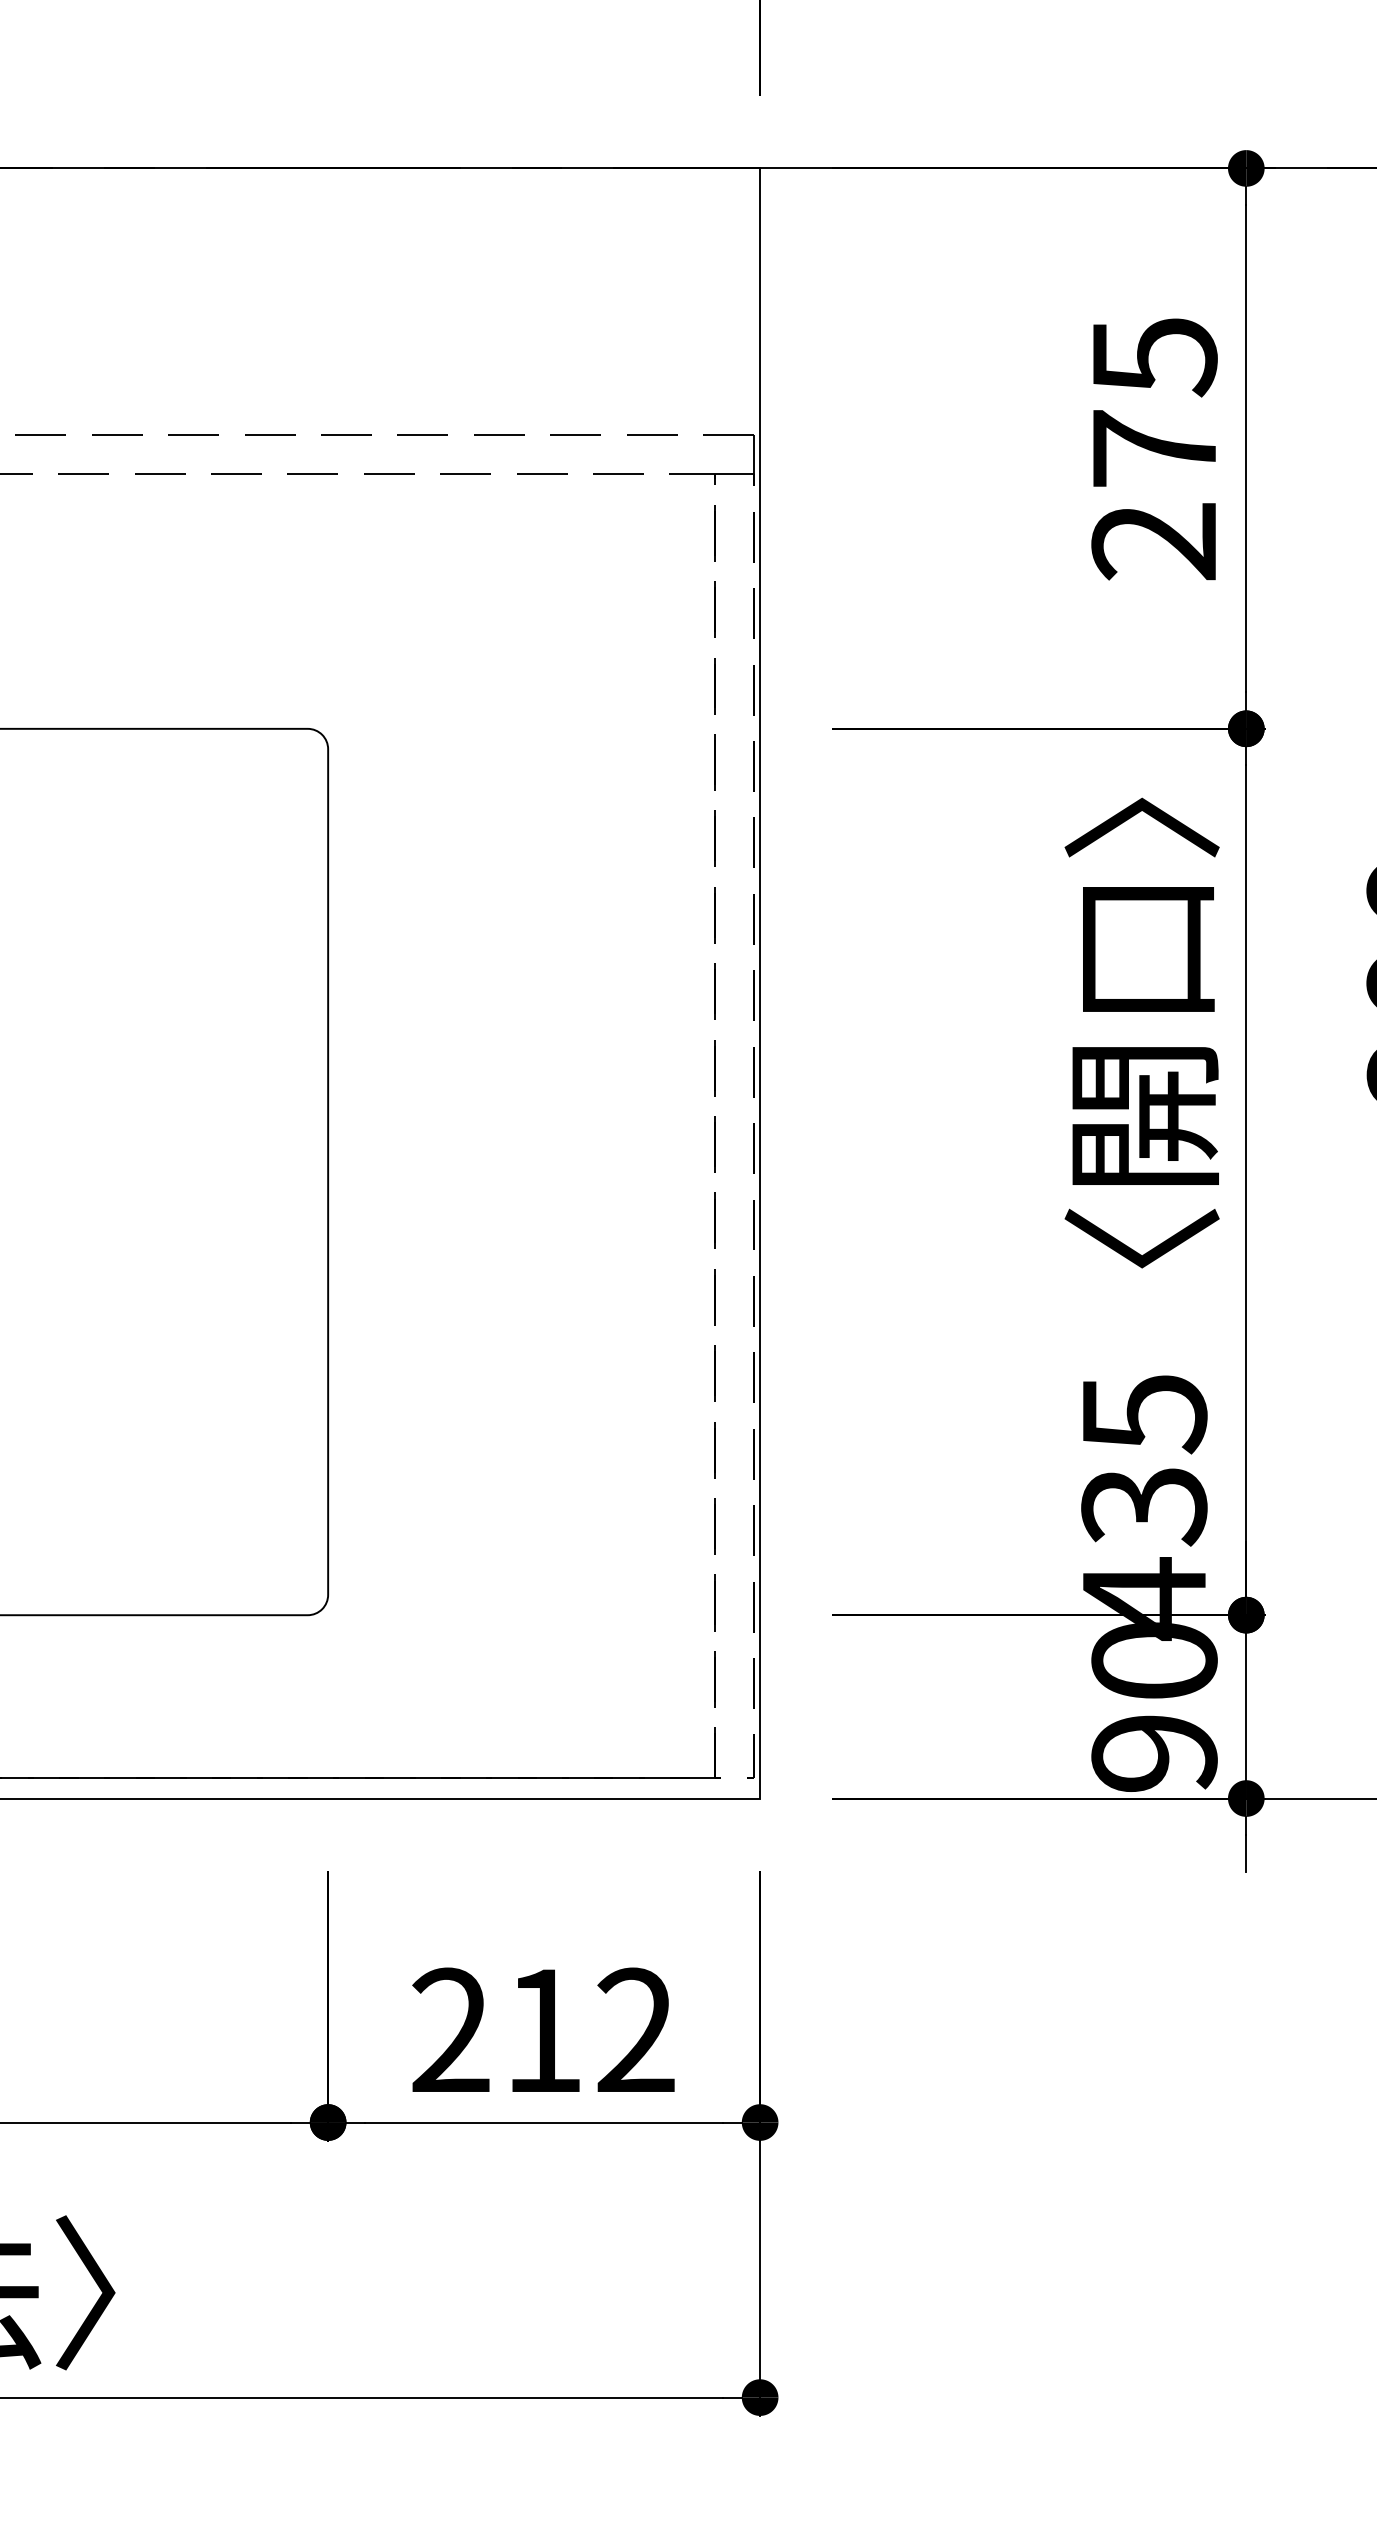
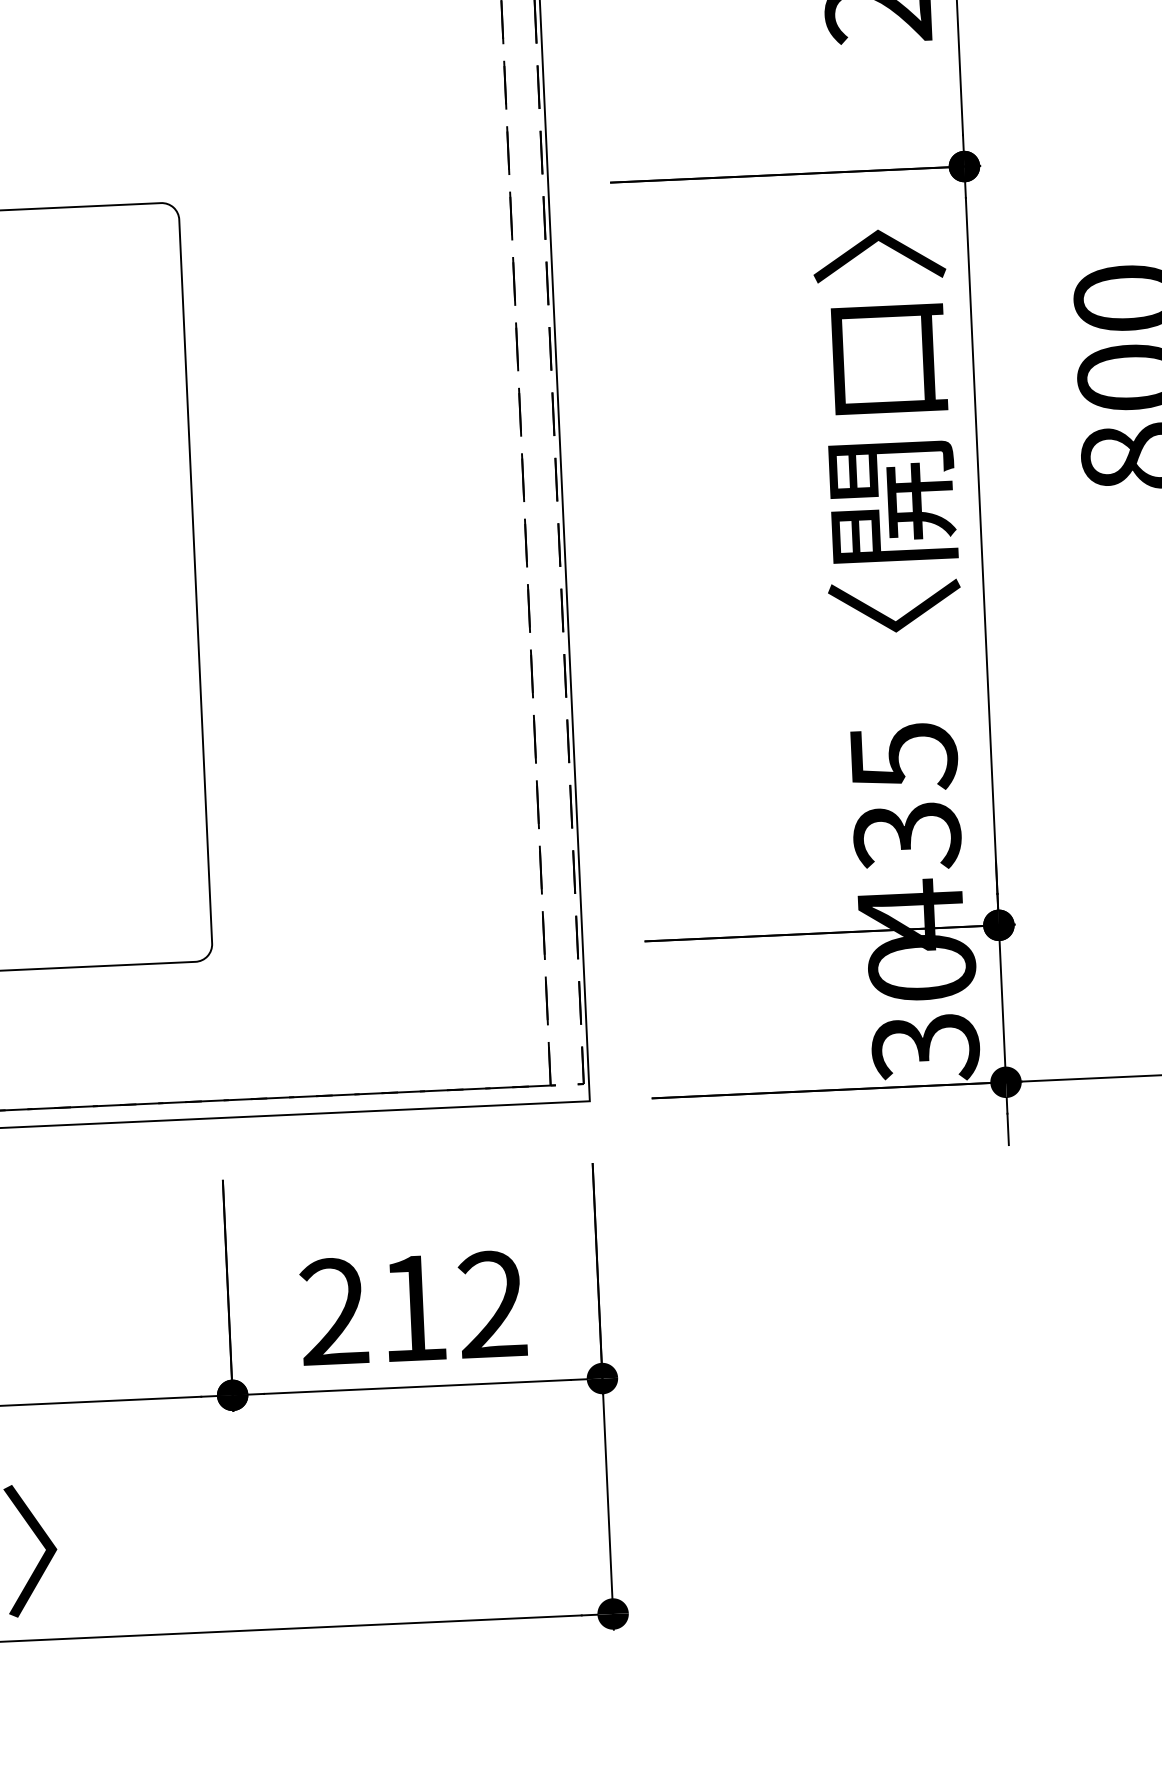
text: (1154, 1754) -> (925, 1048), 90 -> 30

